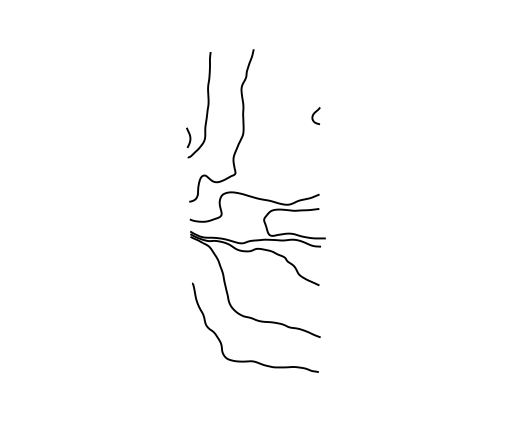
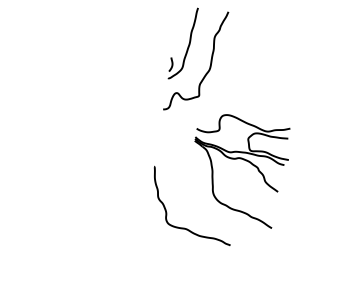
curve: (313, 116) -> (261, 66), removed
part: (252, 251) -> (236, 159), moved

